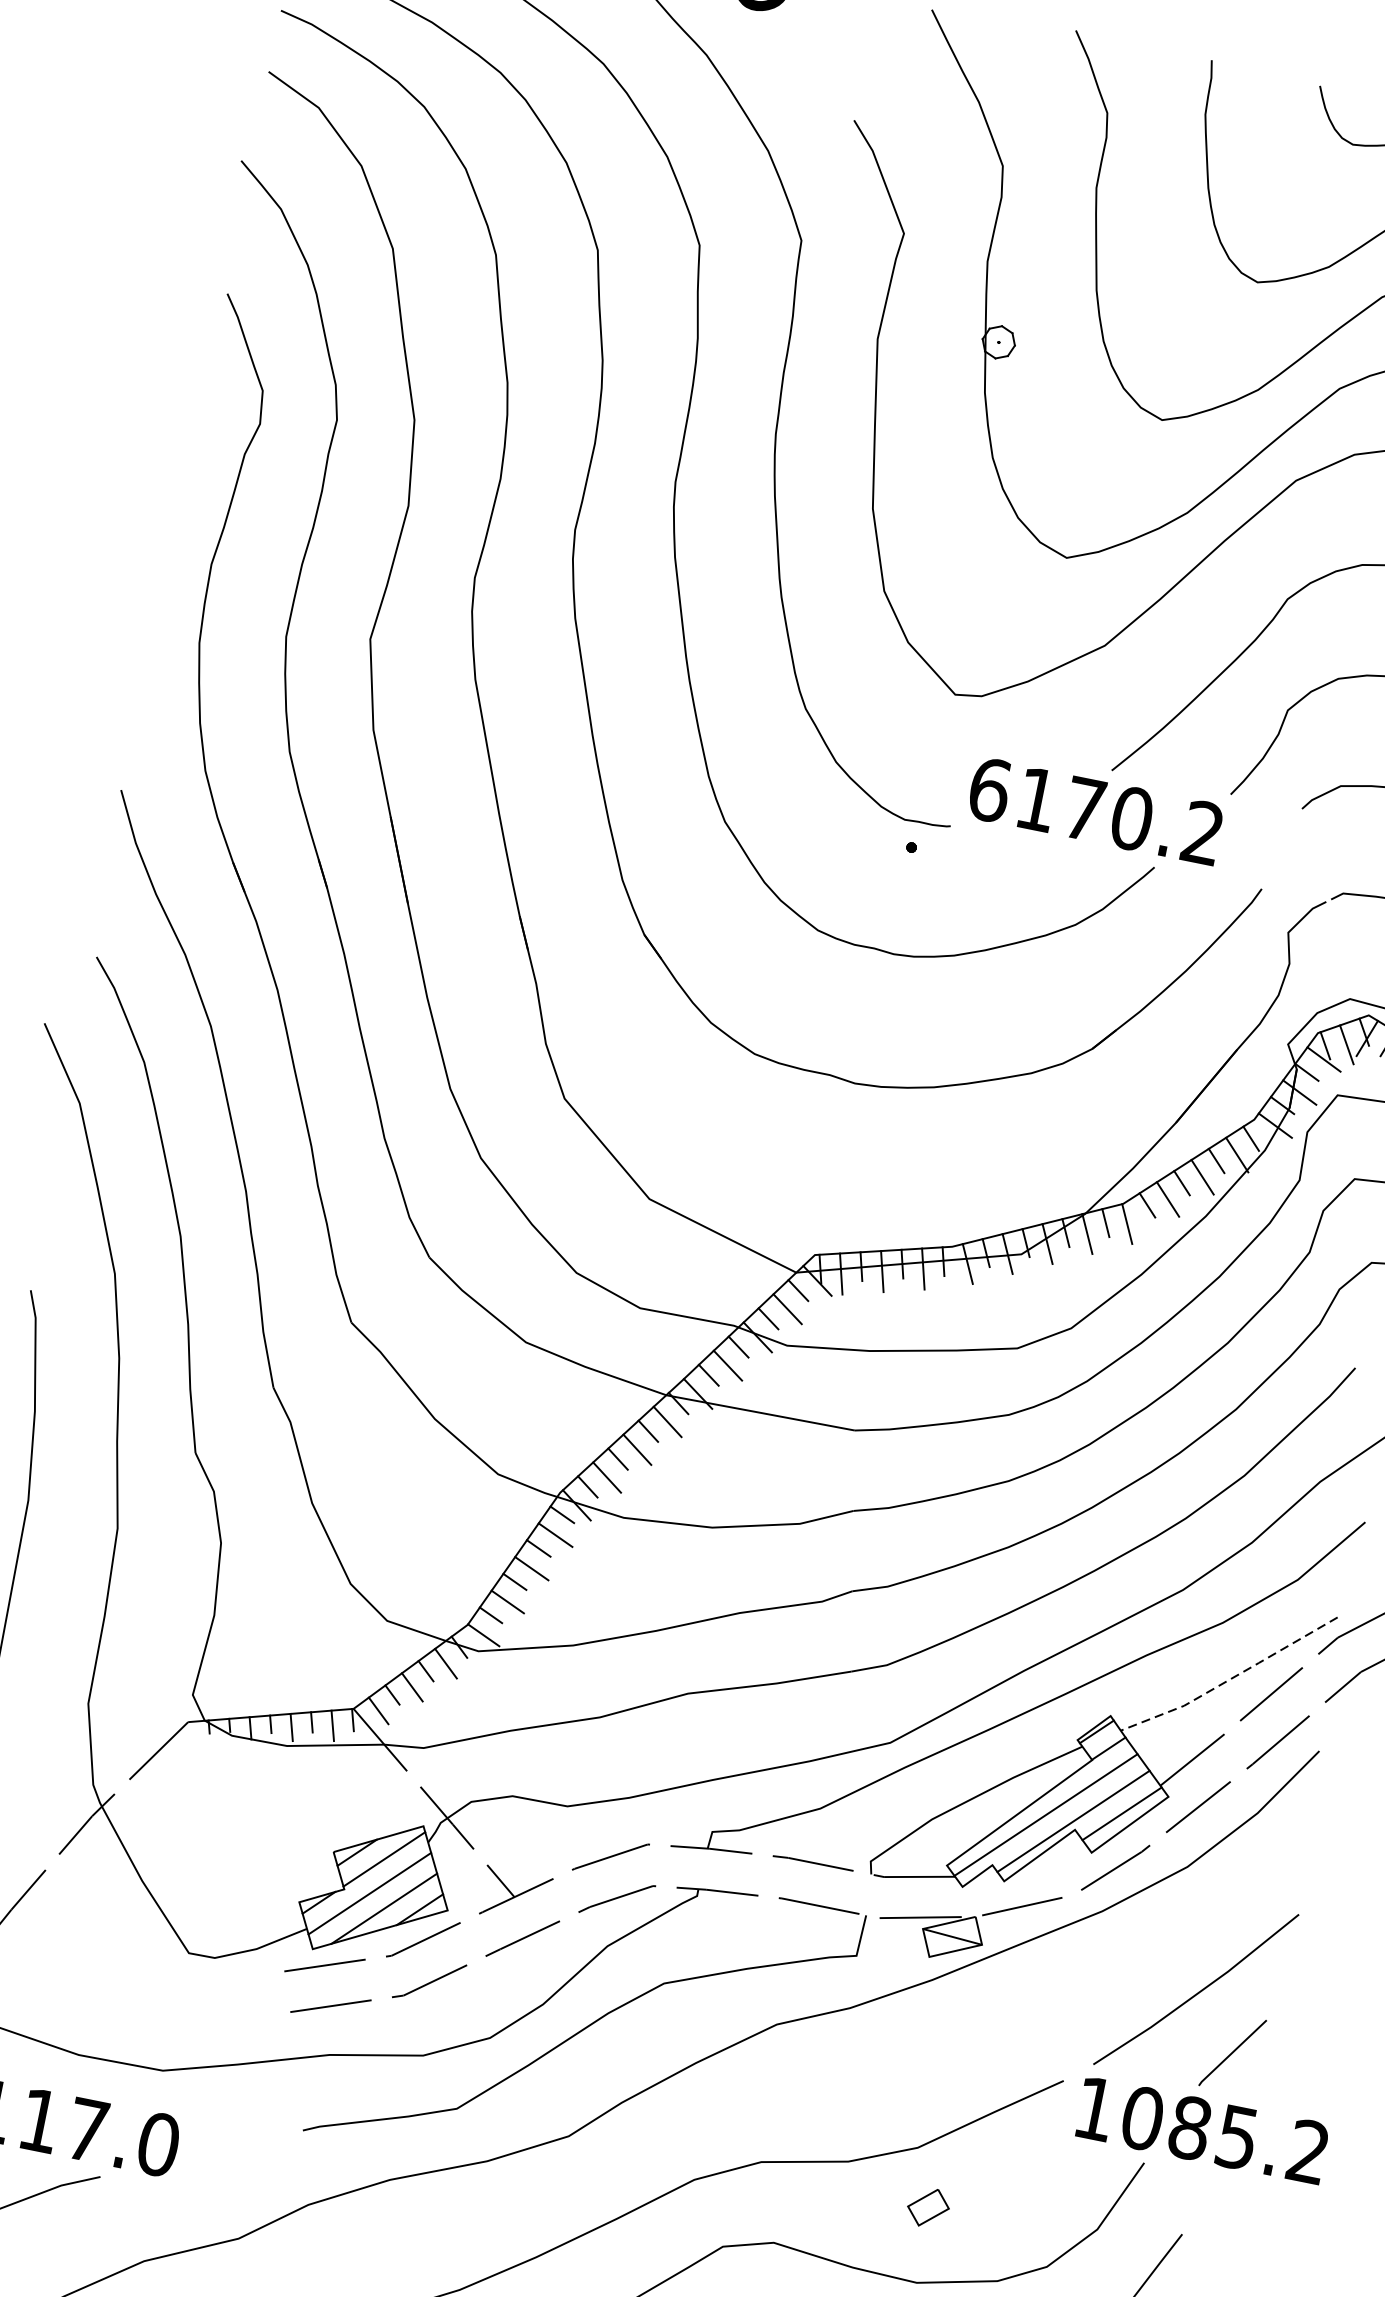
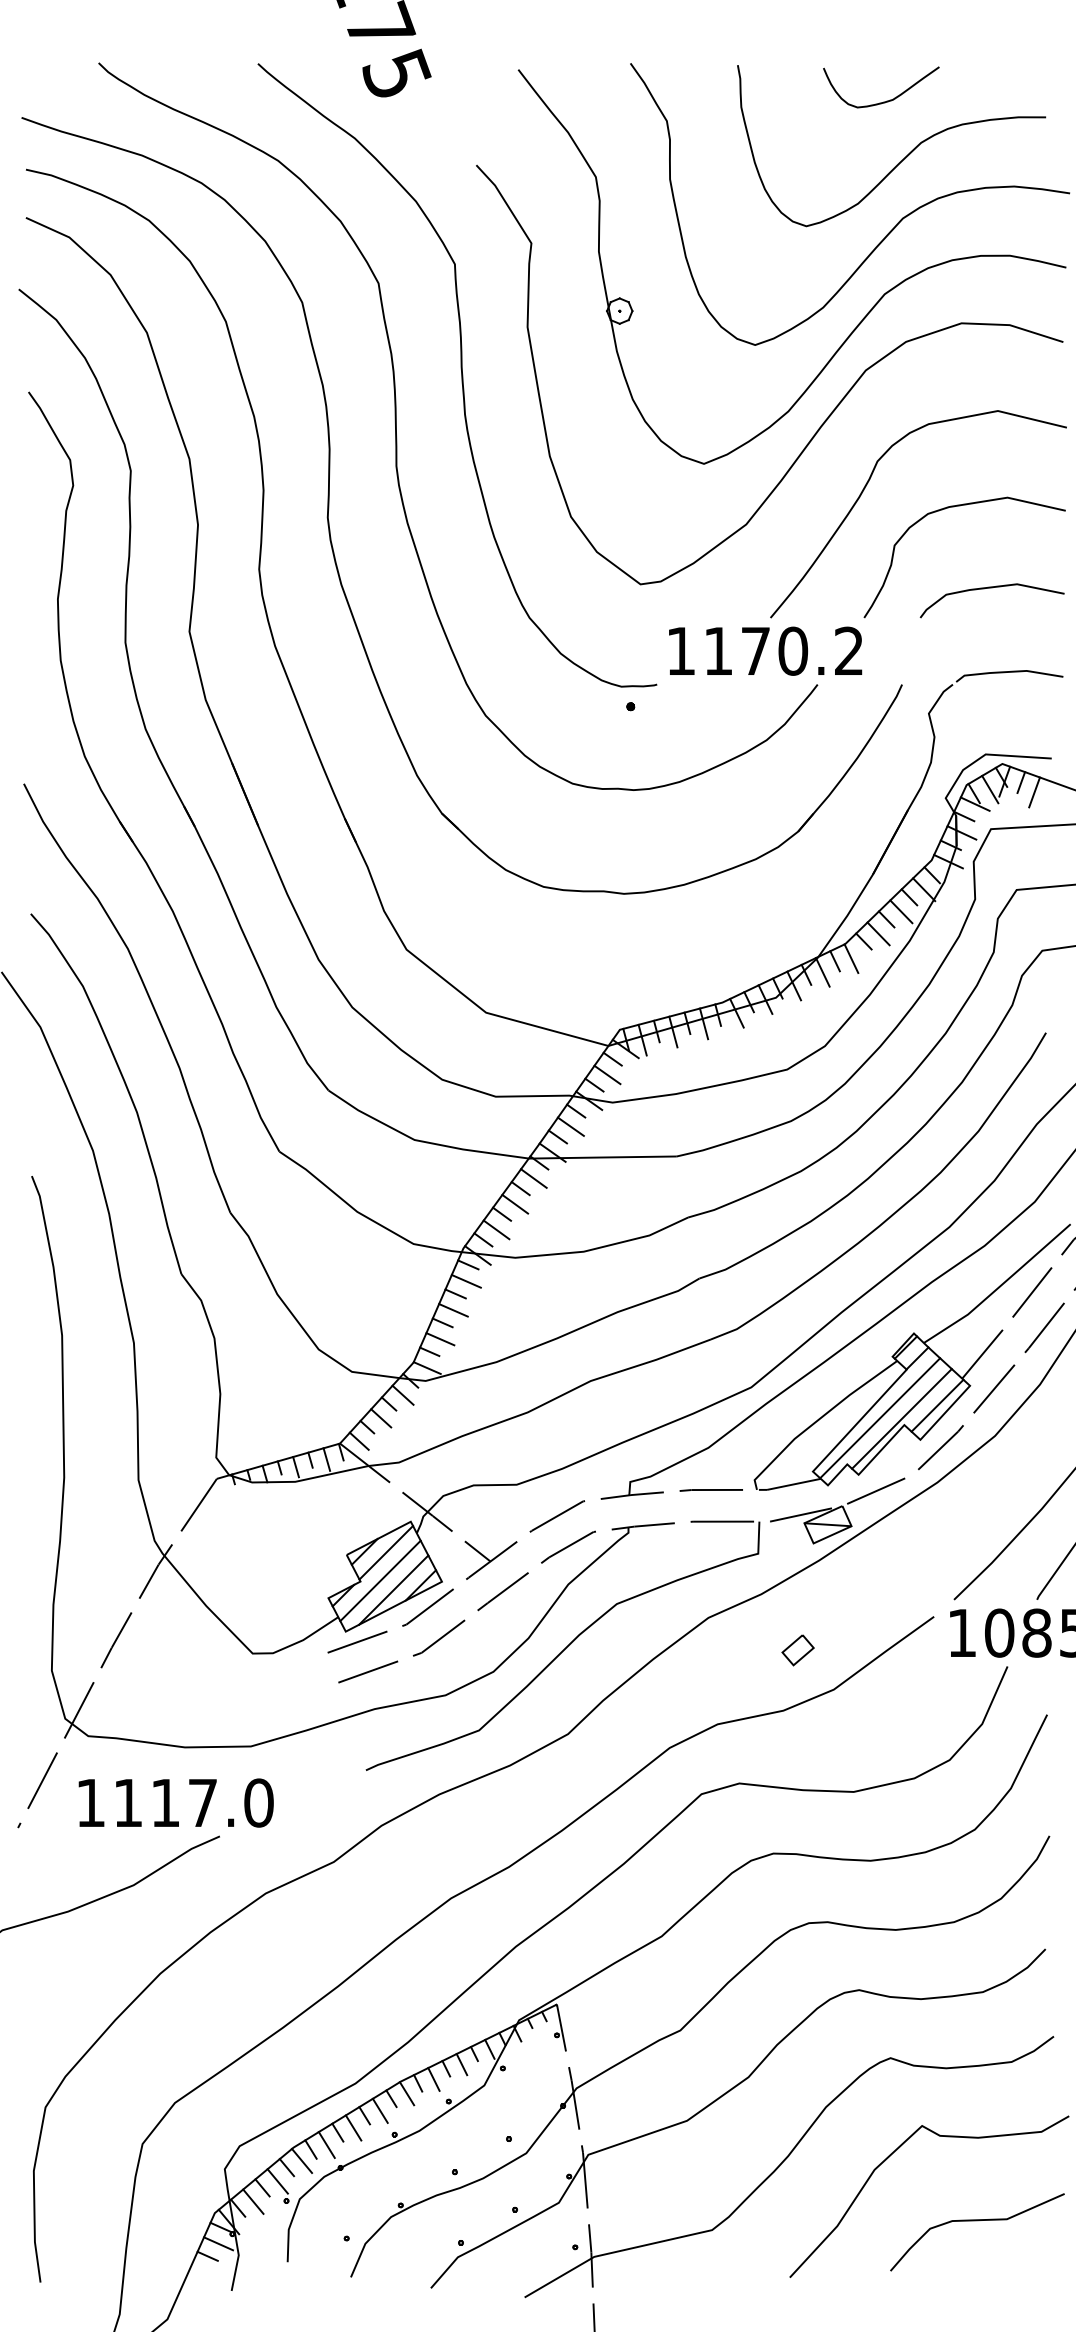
text: (990, 789) -> (681, 650), 6170.2 -> 1170.2
line: (1231, 1679) -> (999, 1287), dashed -> solid
part: (927, 2207) -> (797, 1650), moved

